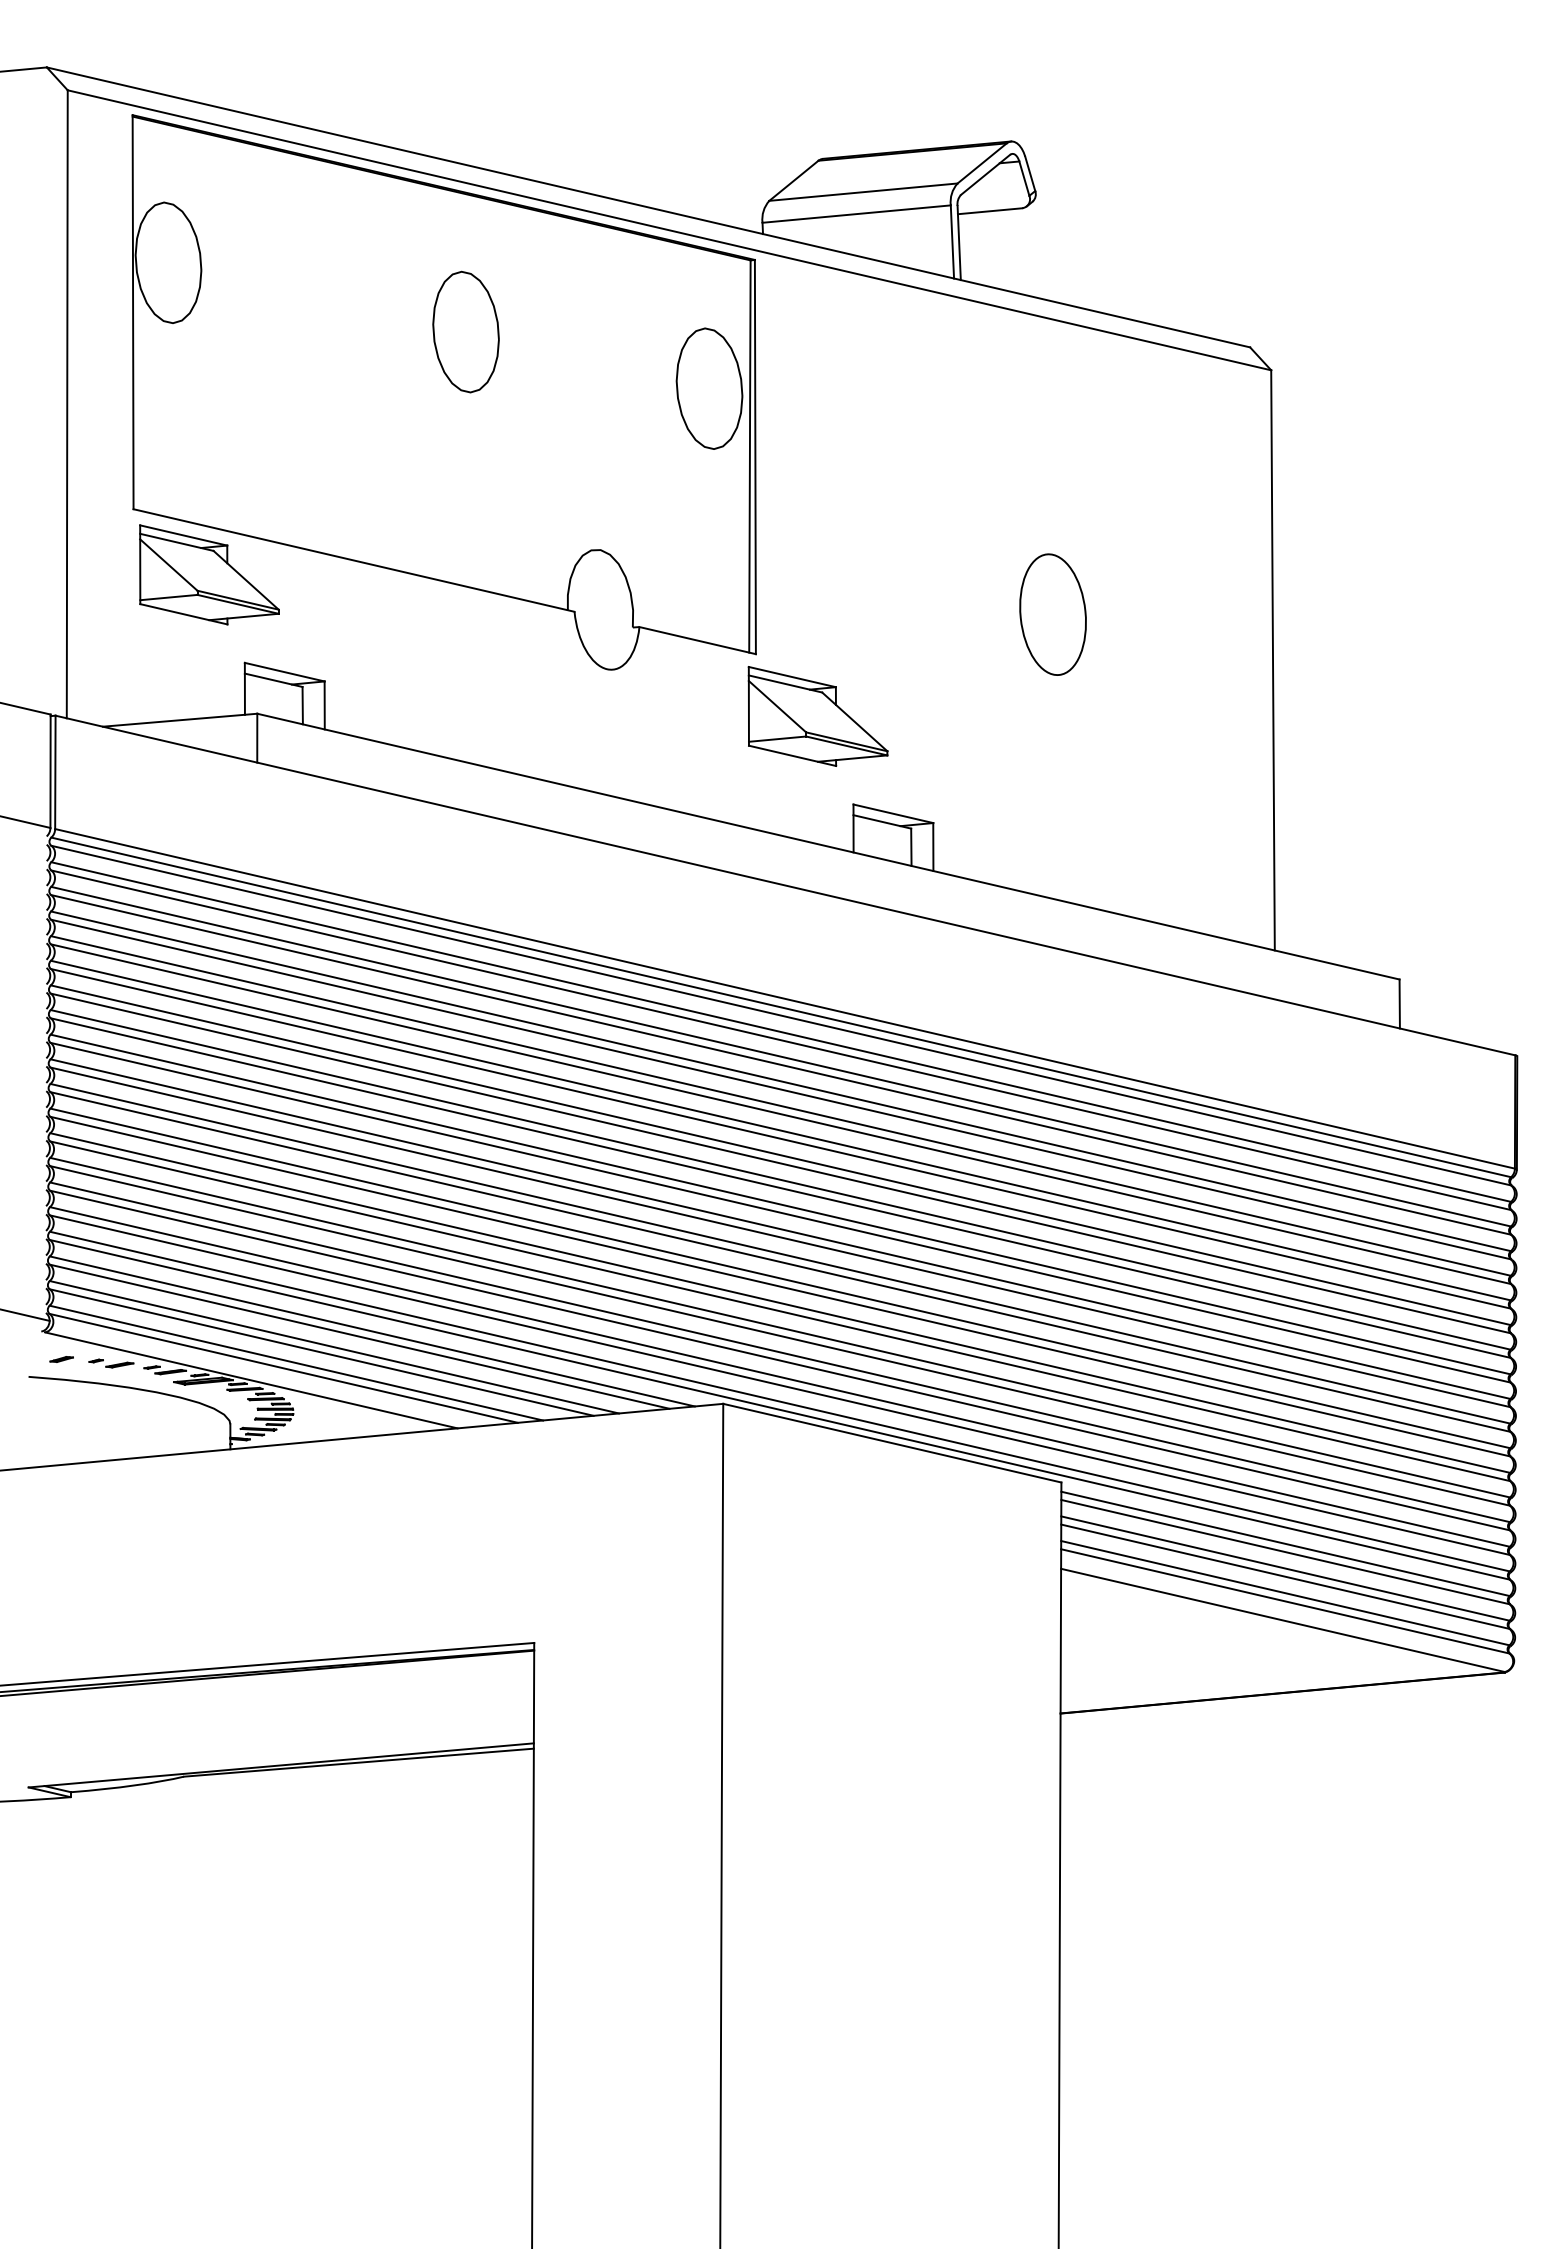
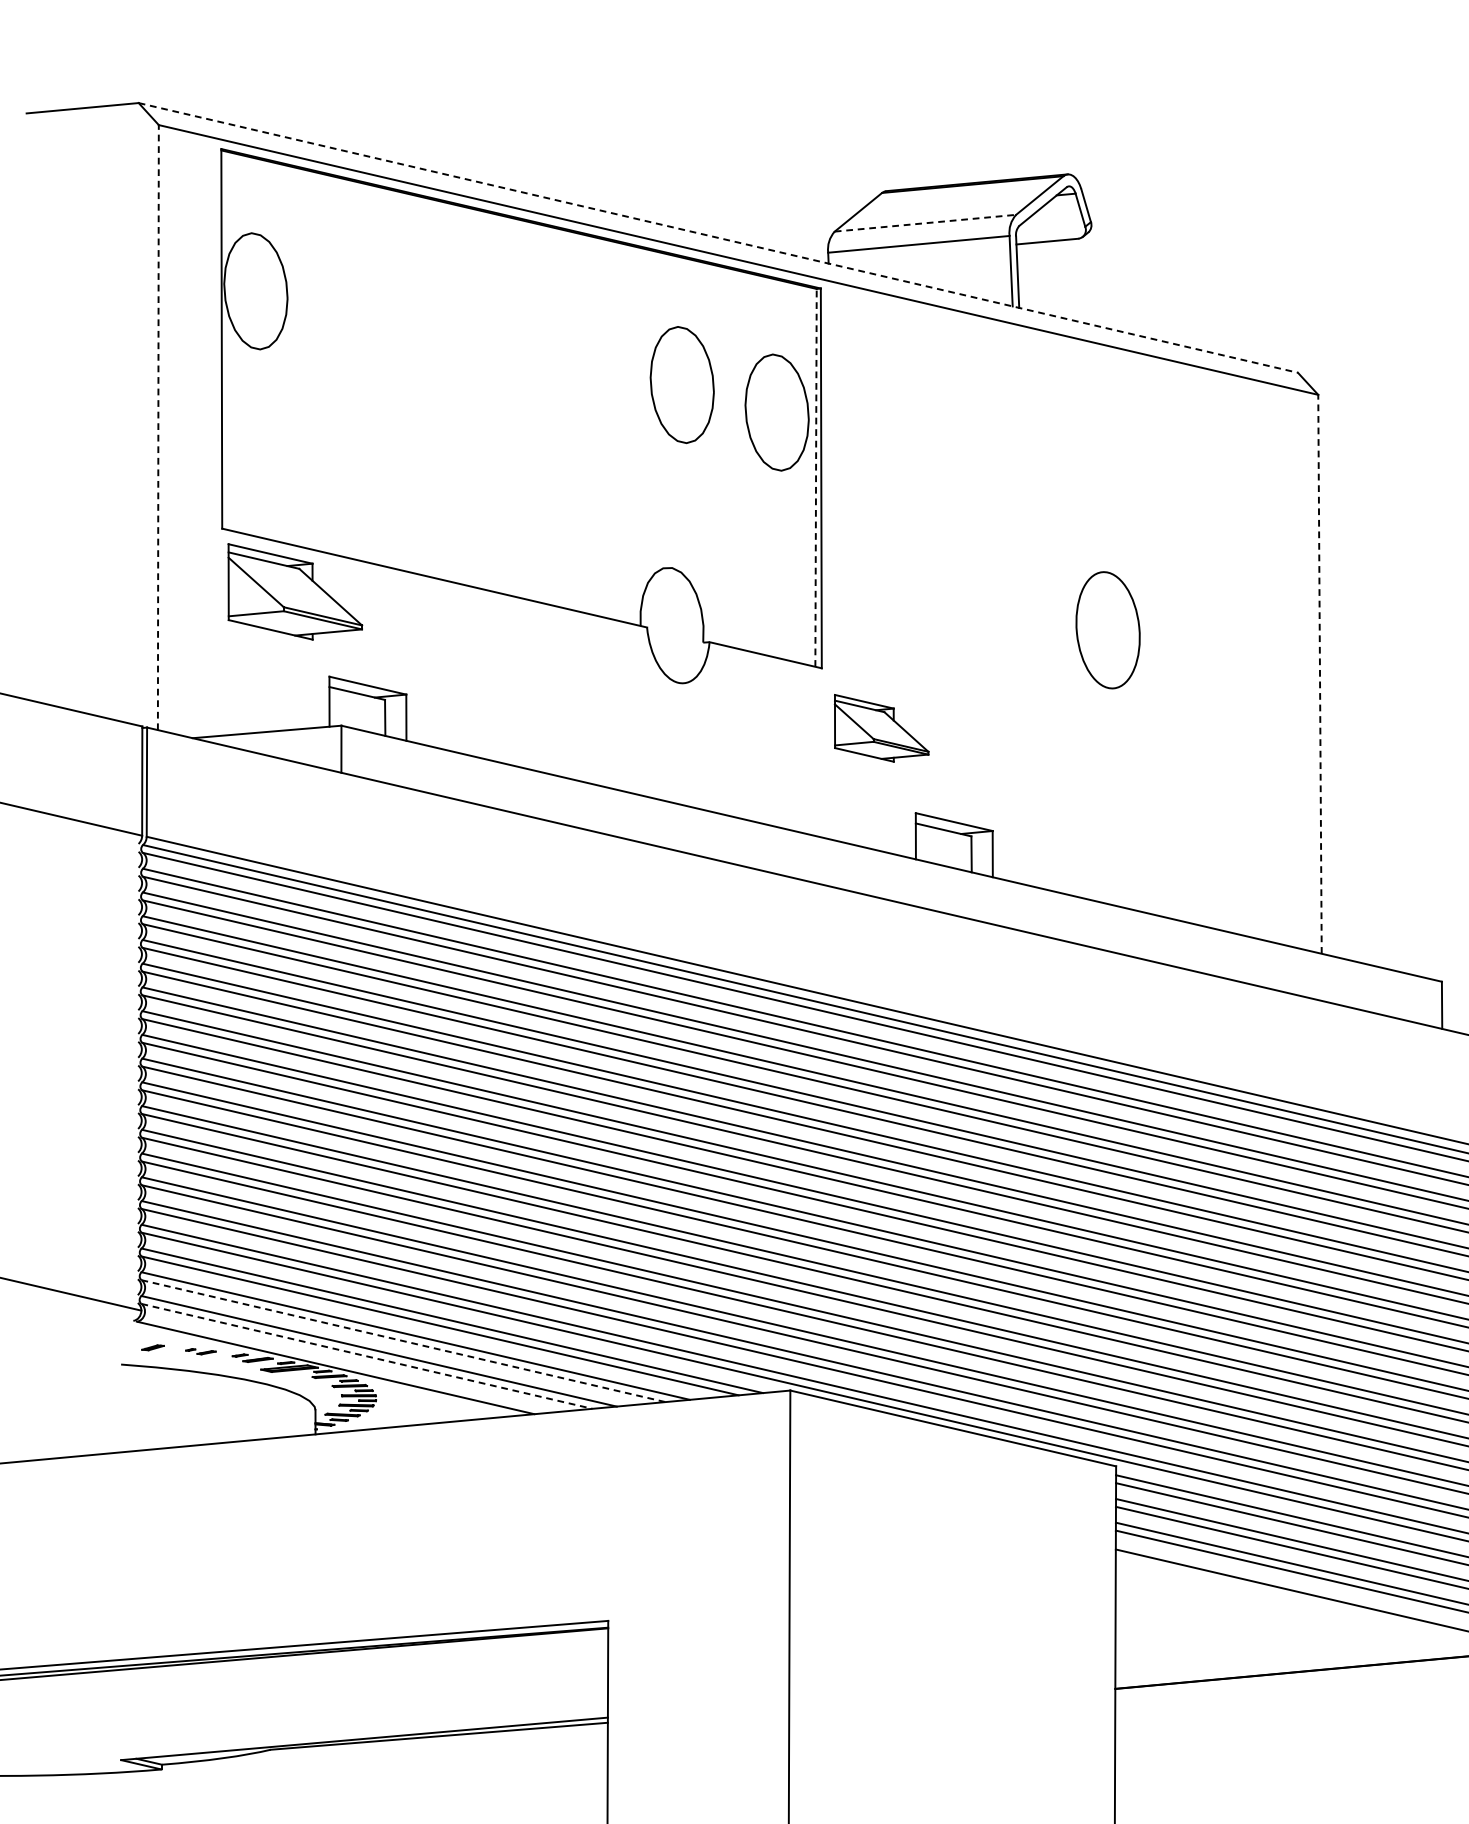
line: (863, 192) -> (925, 223), solid -> dashed
line: (648, 207) -> (718, 237), solid -> dashed
part: (465, 331) -> (681, 384), moved
line: (67, 403) -> (158, 426), solid -> dashed
line: (749, 456) -> (815, 477), solid -> dashed
line: (1273, 659) -> (1320, 673), solid -> dashed
part: (817, 716) -> (881, 728), size x0.7
line: (322, 1352) -> (404, 1341), solid -> dashed
part: (111, 1363) -> (200, 1351), size x0.7
line: (284, 1368) -> (367, 1356), solid -> dashed

